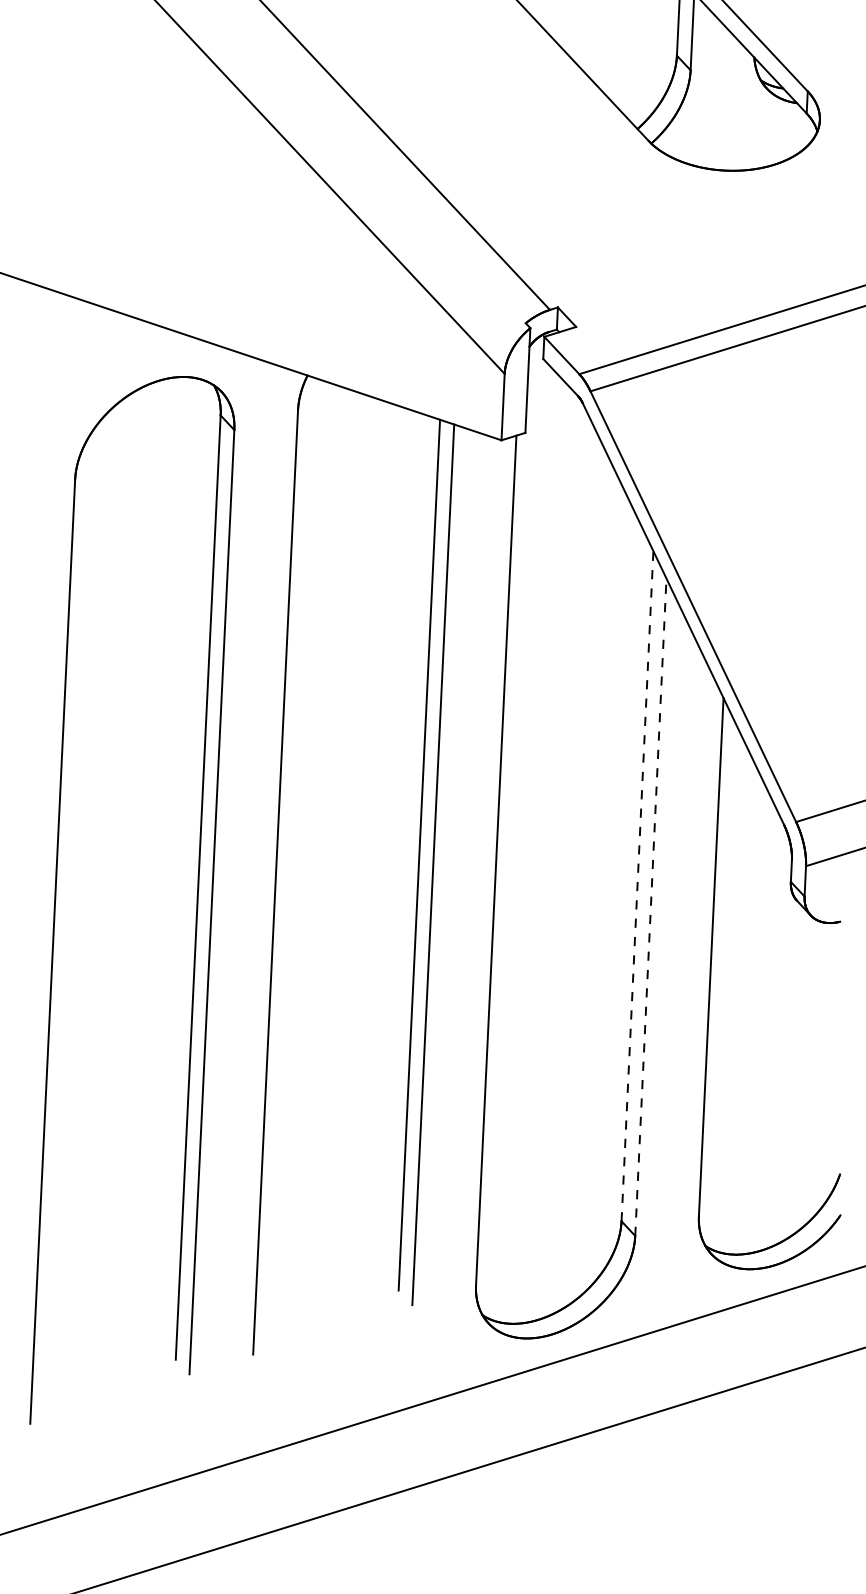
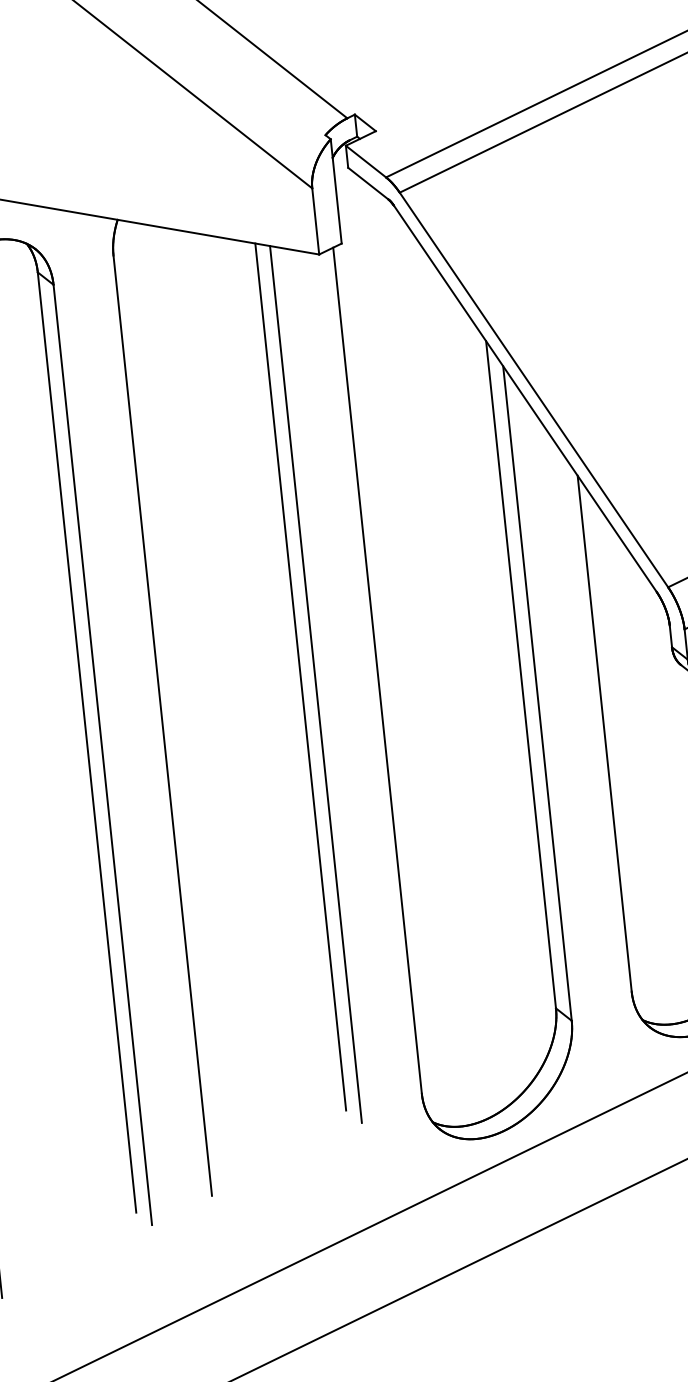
line: (637, 885) -> (520, 674), dashed -> solid
line: (650, 906) -> (536, 692), dashed -> solid

